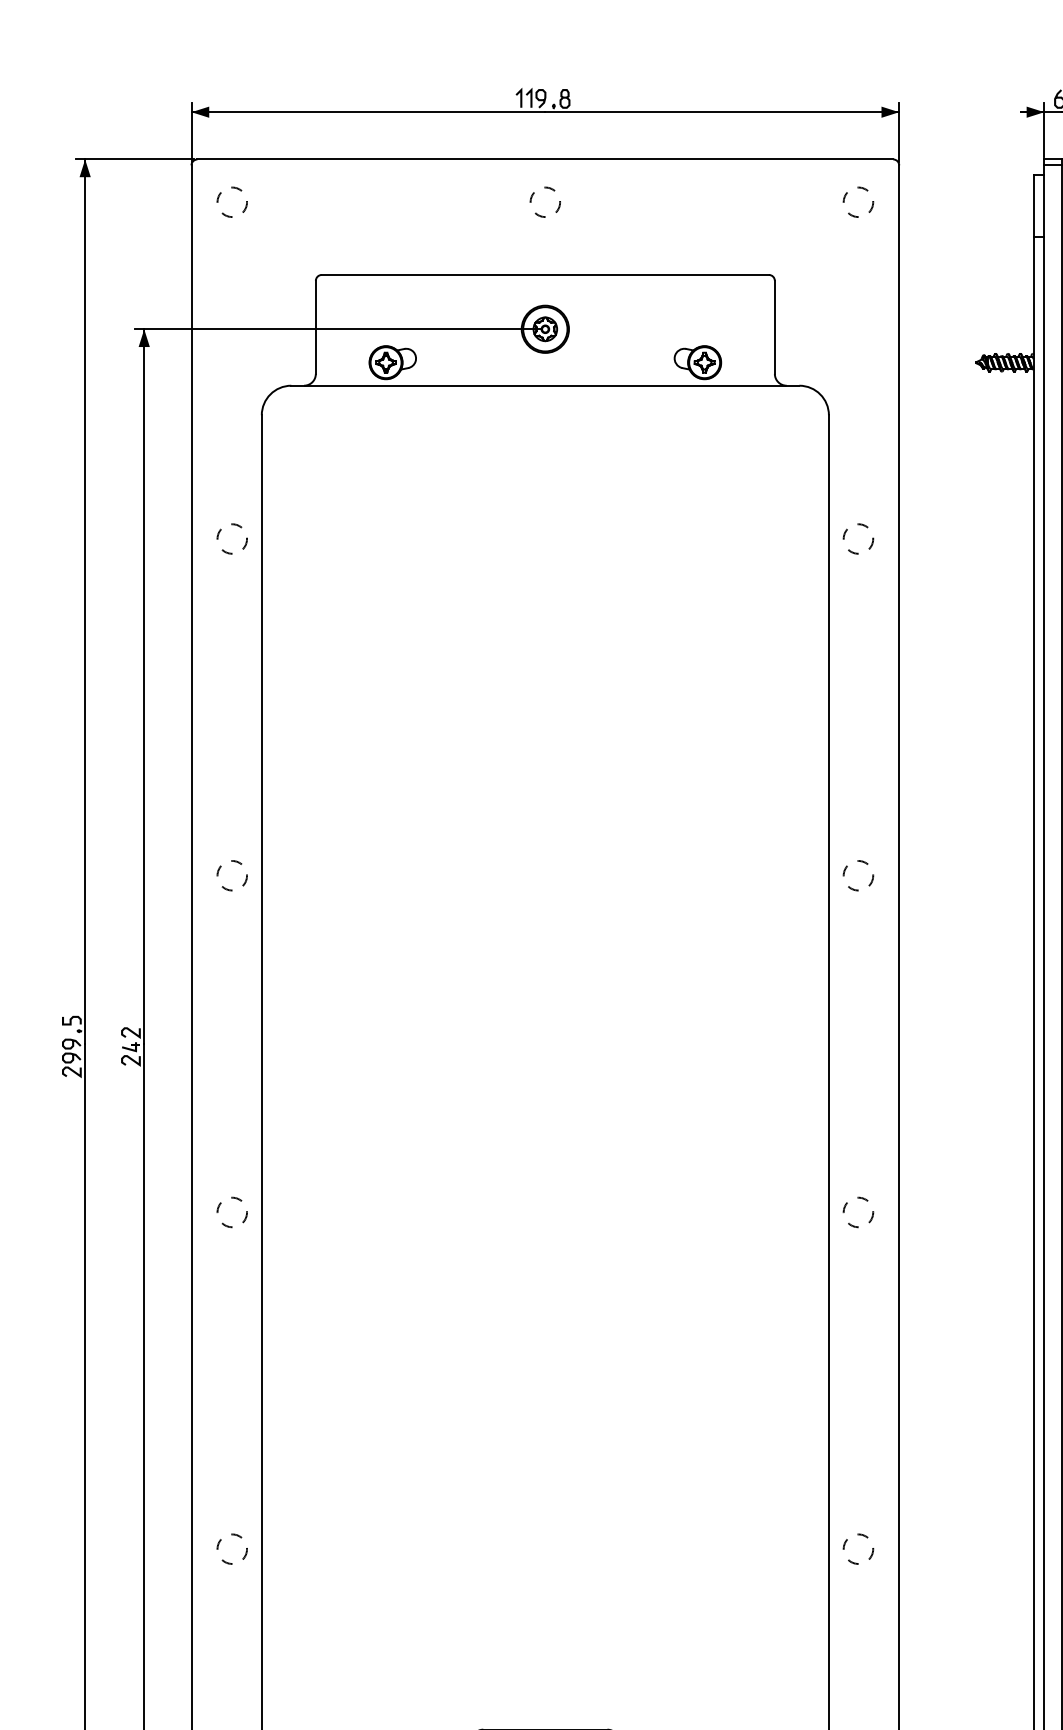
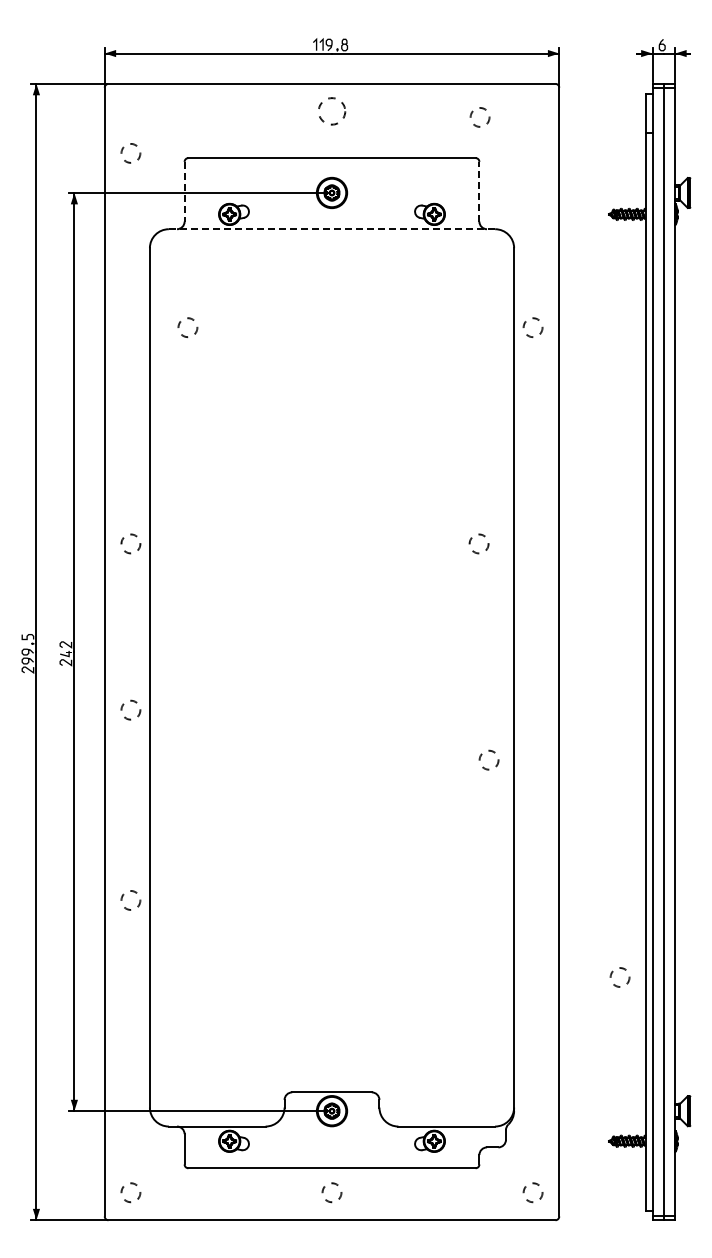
circle: (231, 202) -> (130, 153), moved
circle: (544, 202) -> (331, 111), size x1.4
circle: (857, 202) -> (479, 117), moved
line: (315, 326) -> (184, 191), solid -> dashed
line: (774, 326) -> (479, 191), solid -> dashed
line: (544, 386) -> (331, 229), solid -> dashed
circle: (231, 538) -> (187, 327), moved
circle: (857, 875) -> (478, 543), moved
circle: (231, 1211) -> (130, 709), moved
circle: (857, 1211) -> (488, 759), moved
circle: (231, 1549) -> (130, 900), moved
circle: (857, 1549) -> (619, 977), moved

